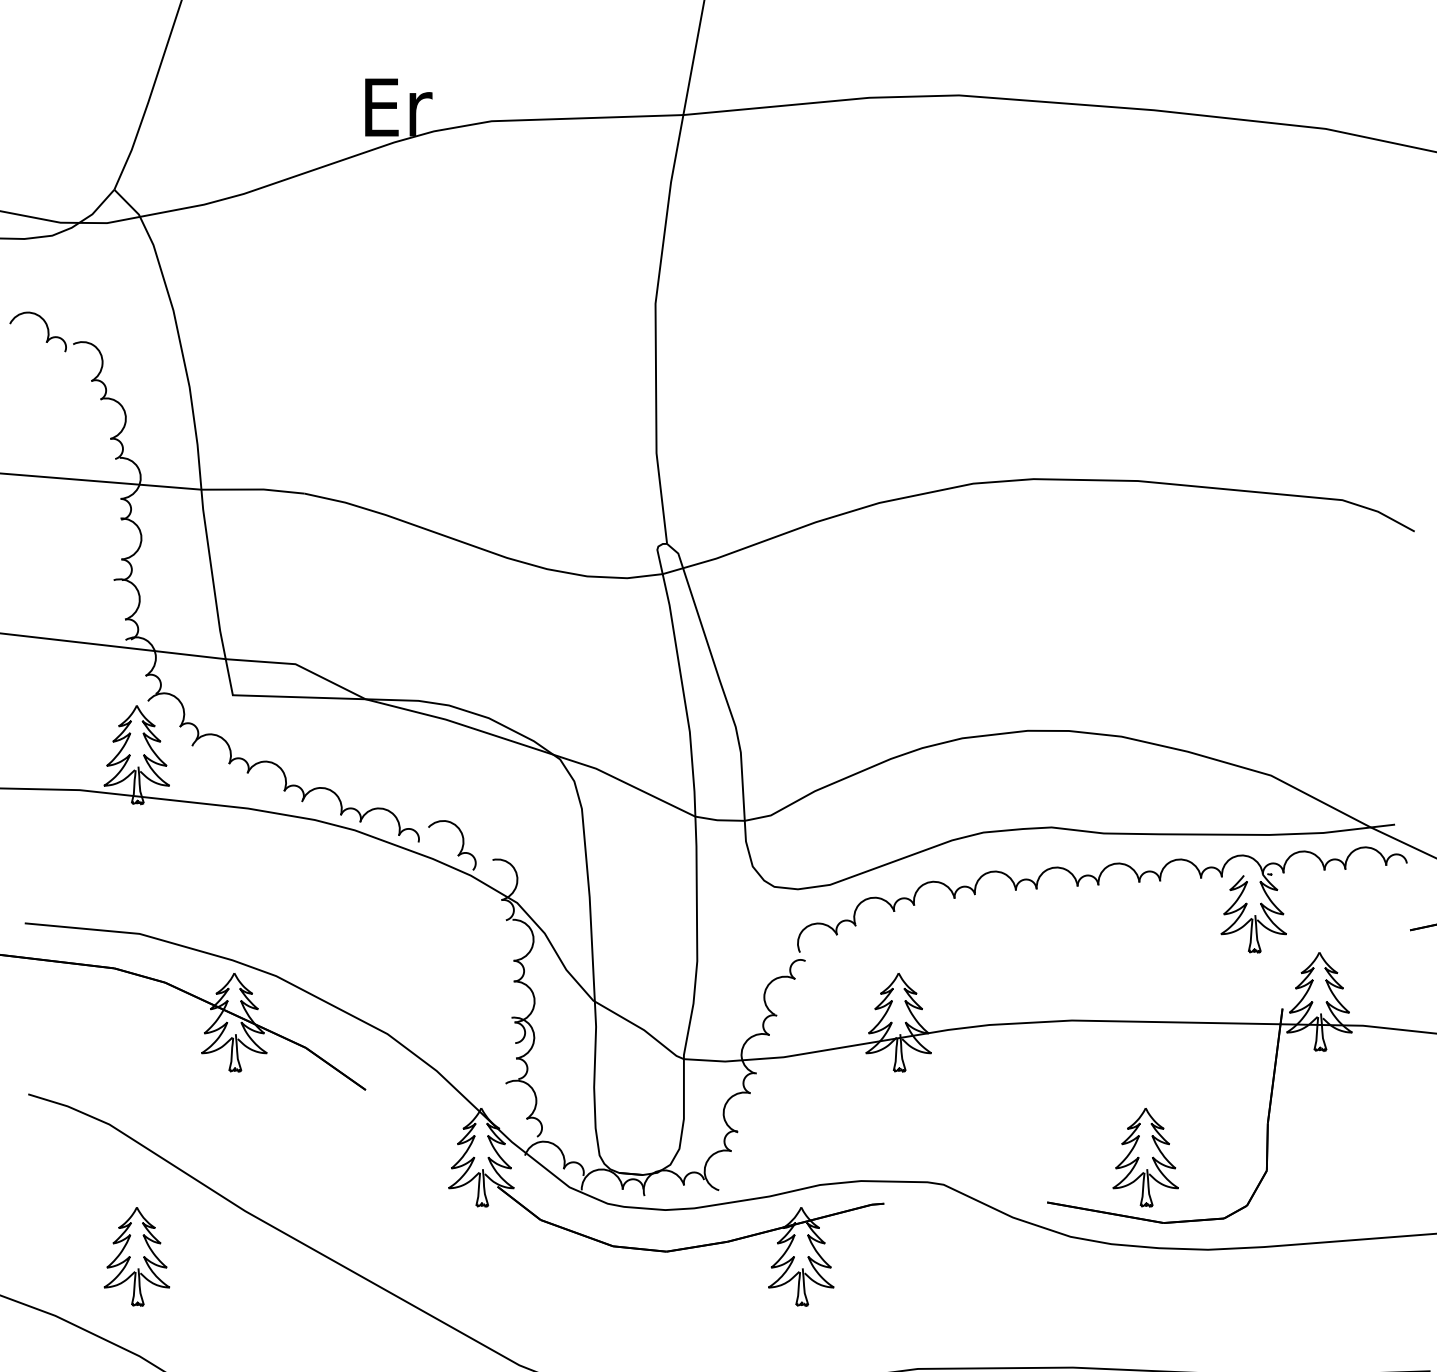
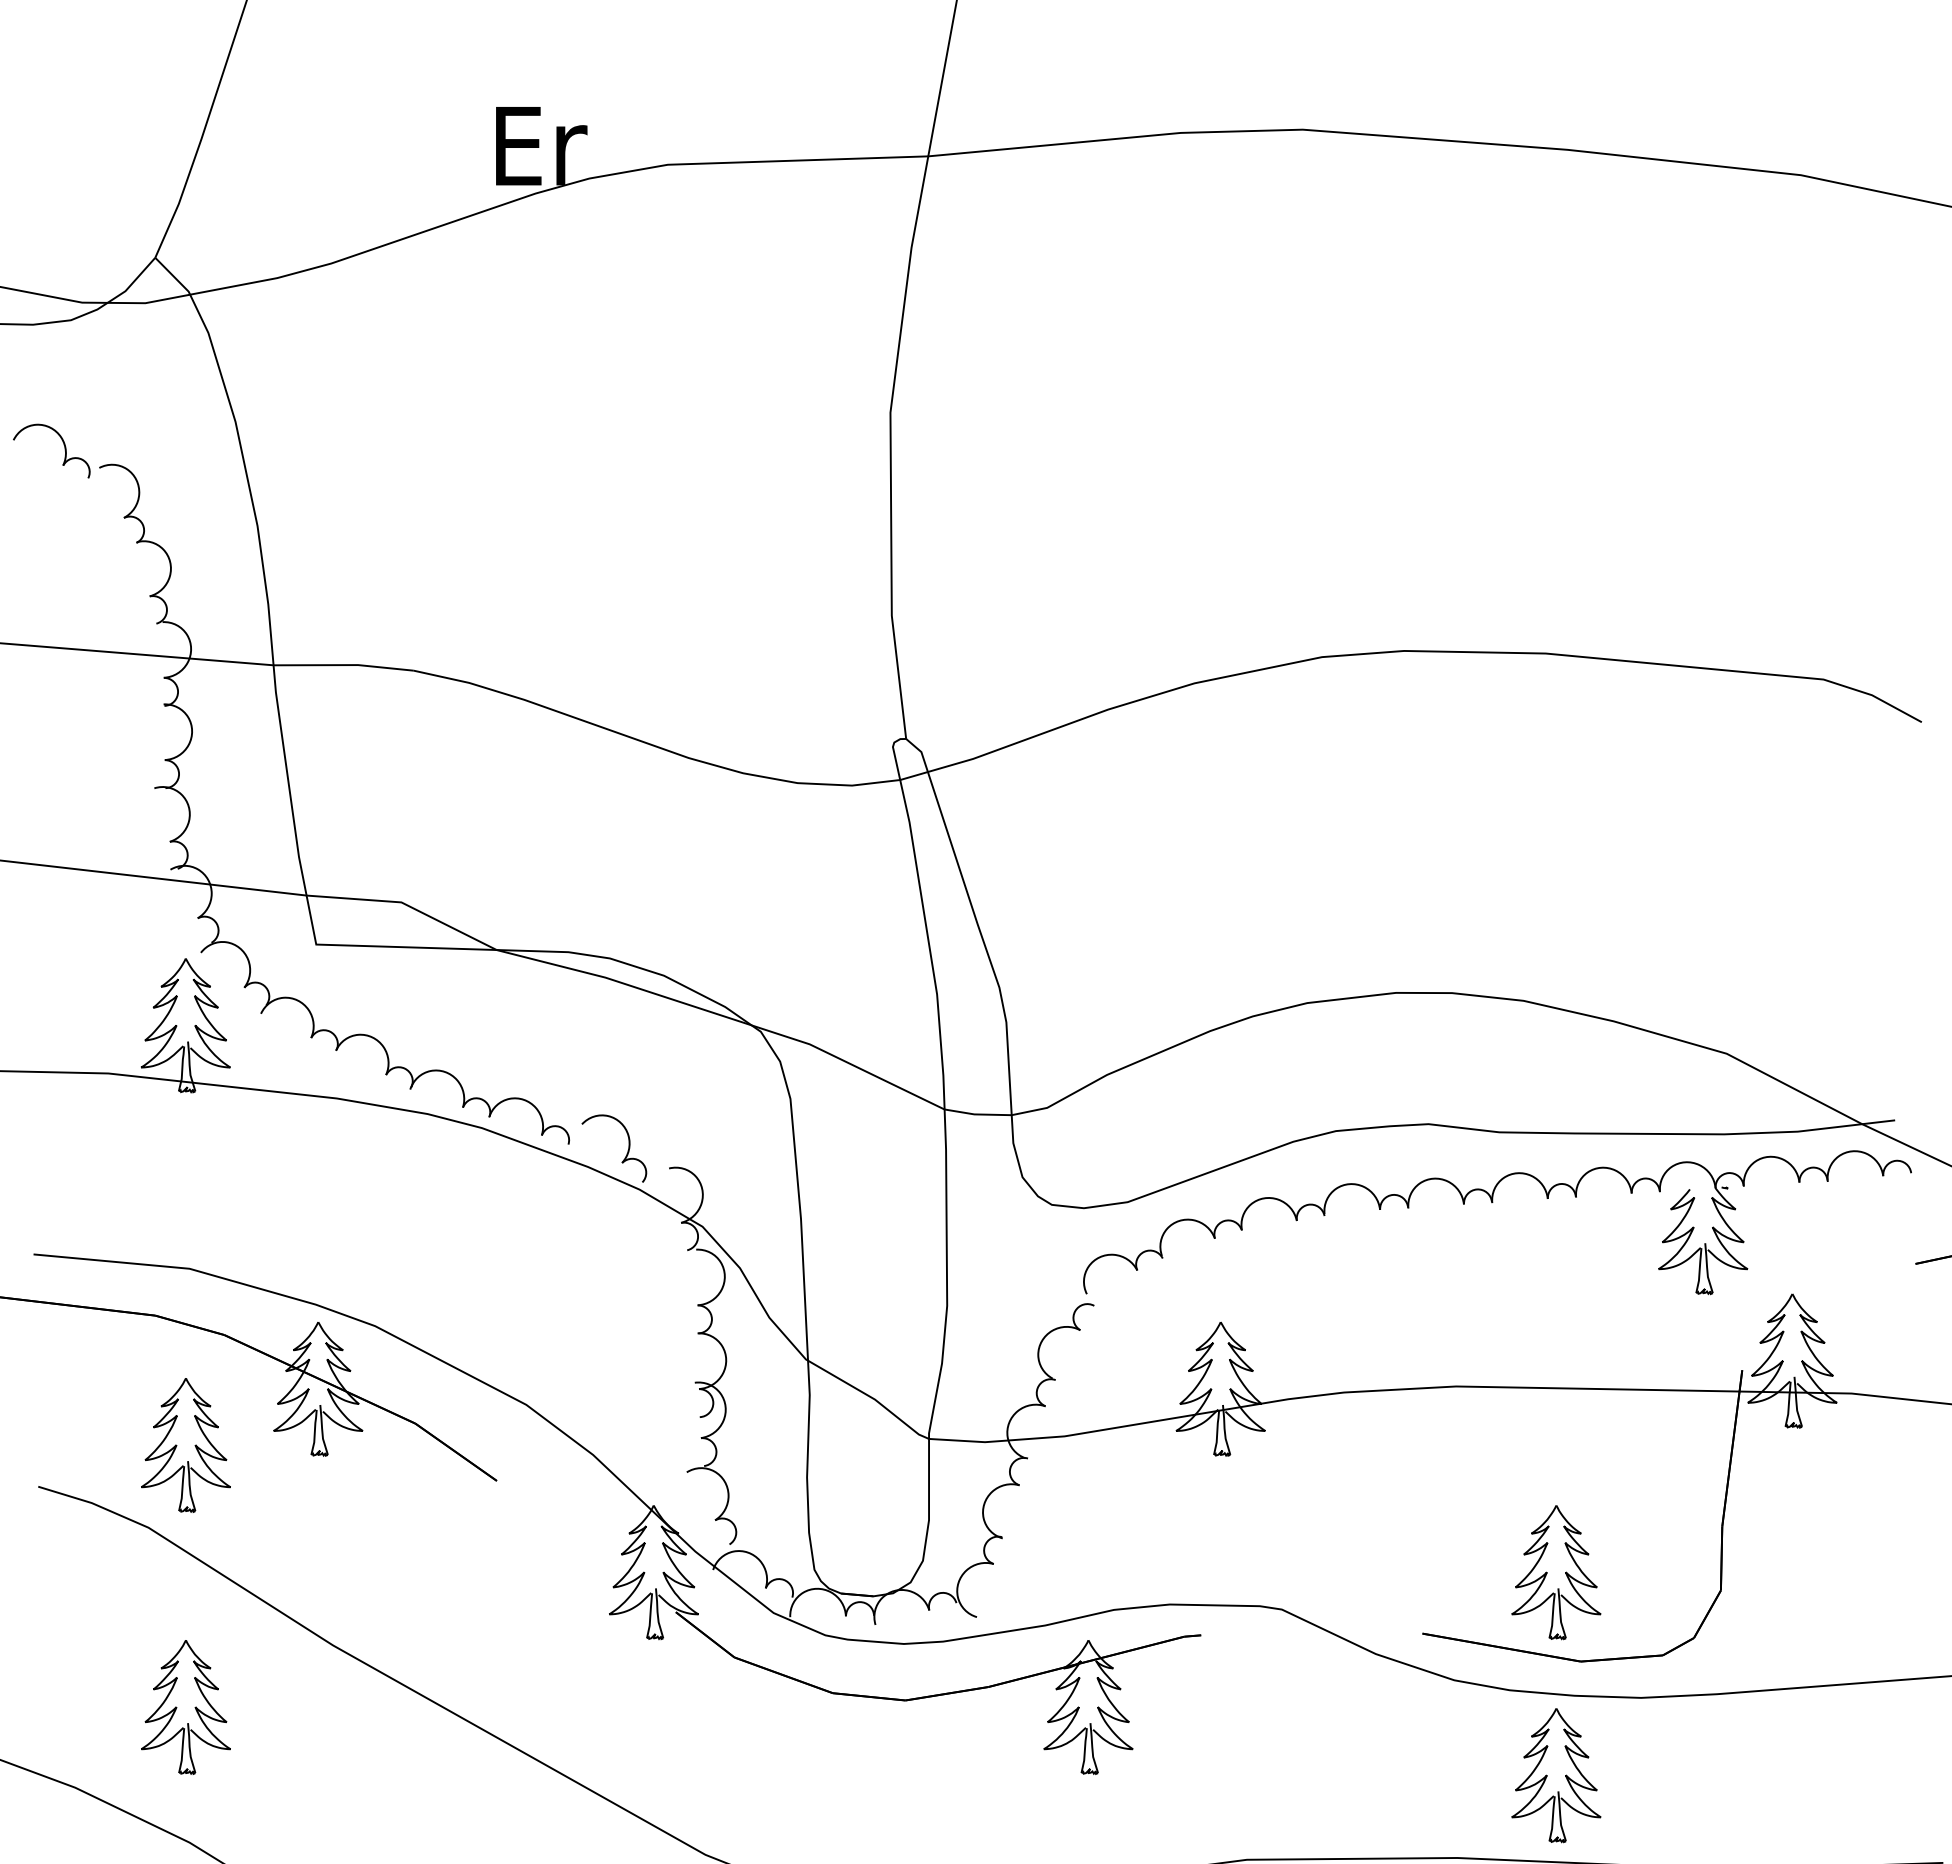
part: (136, 1063) -> (185, 1445), added
part: (1145, 1306) -> (1556, 1775), added

